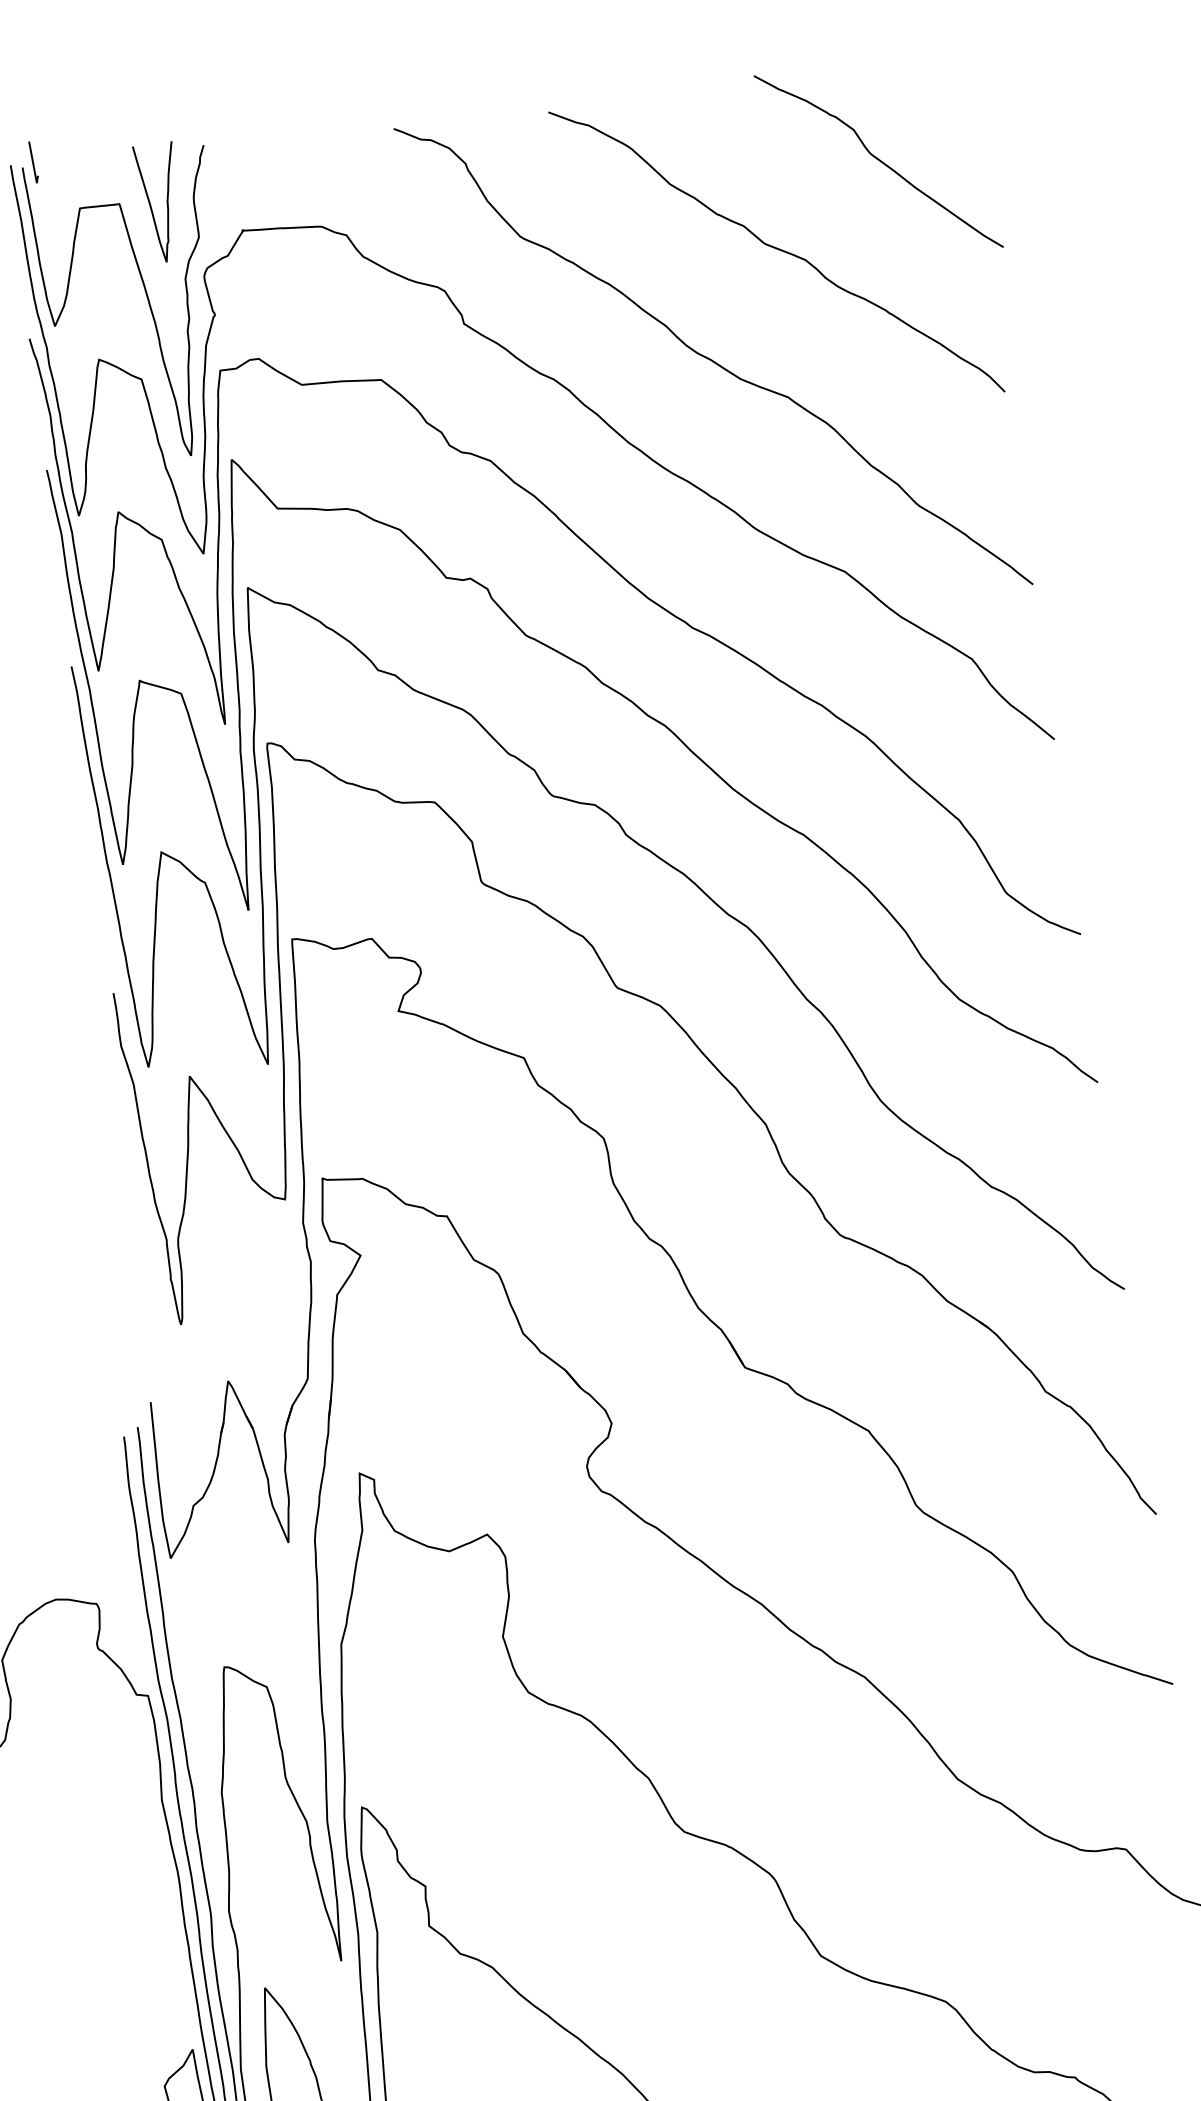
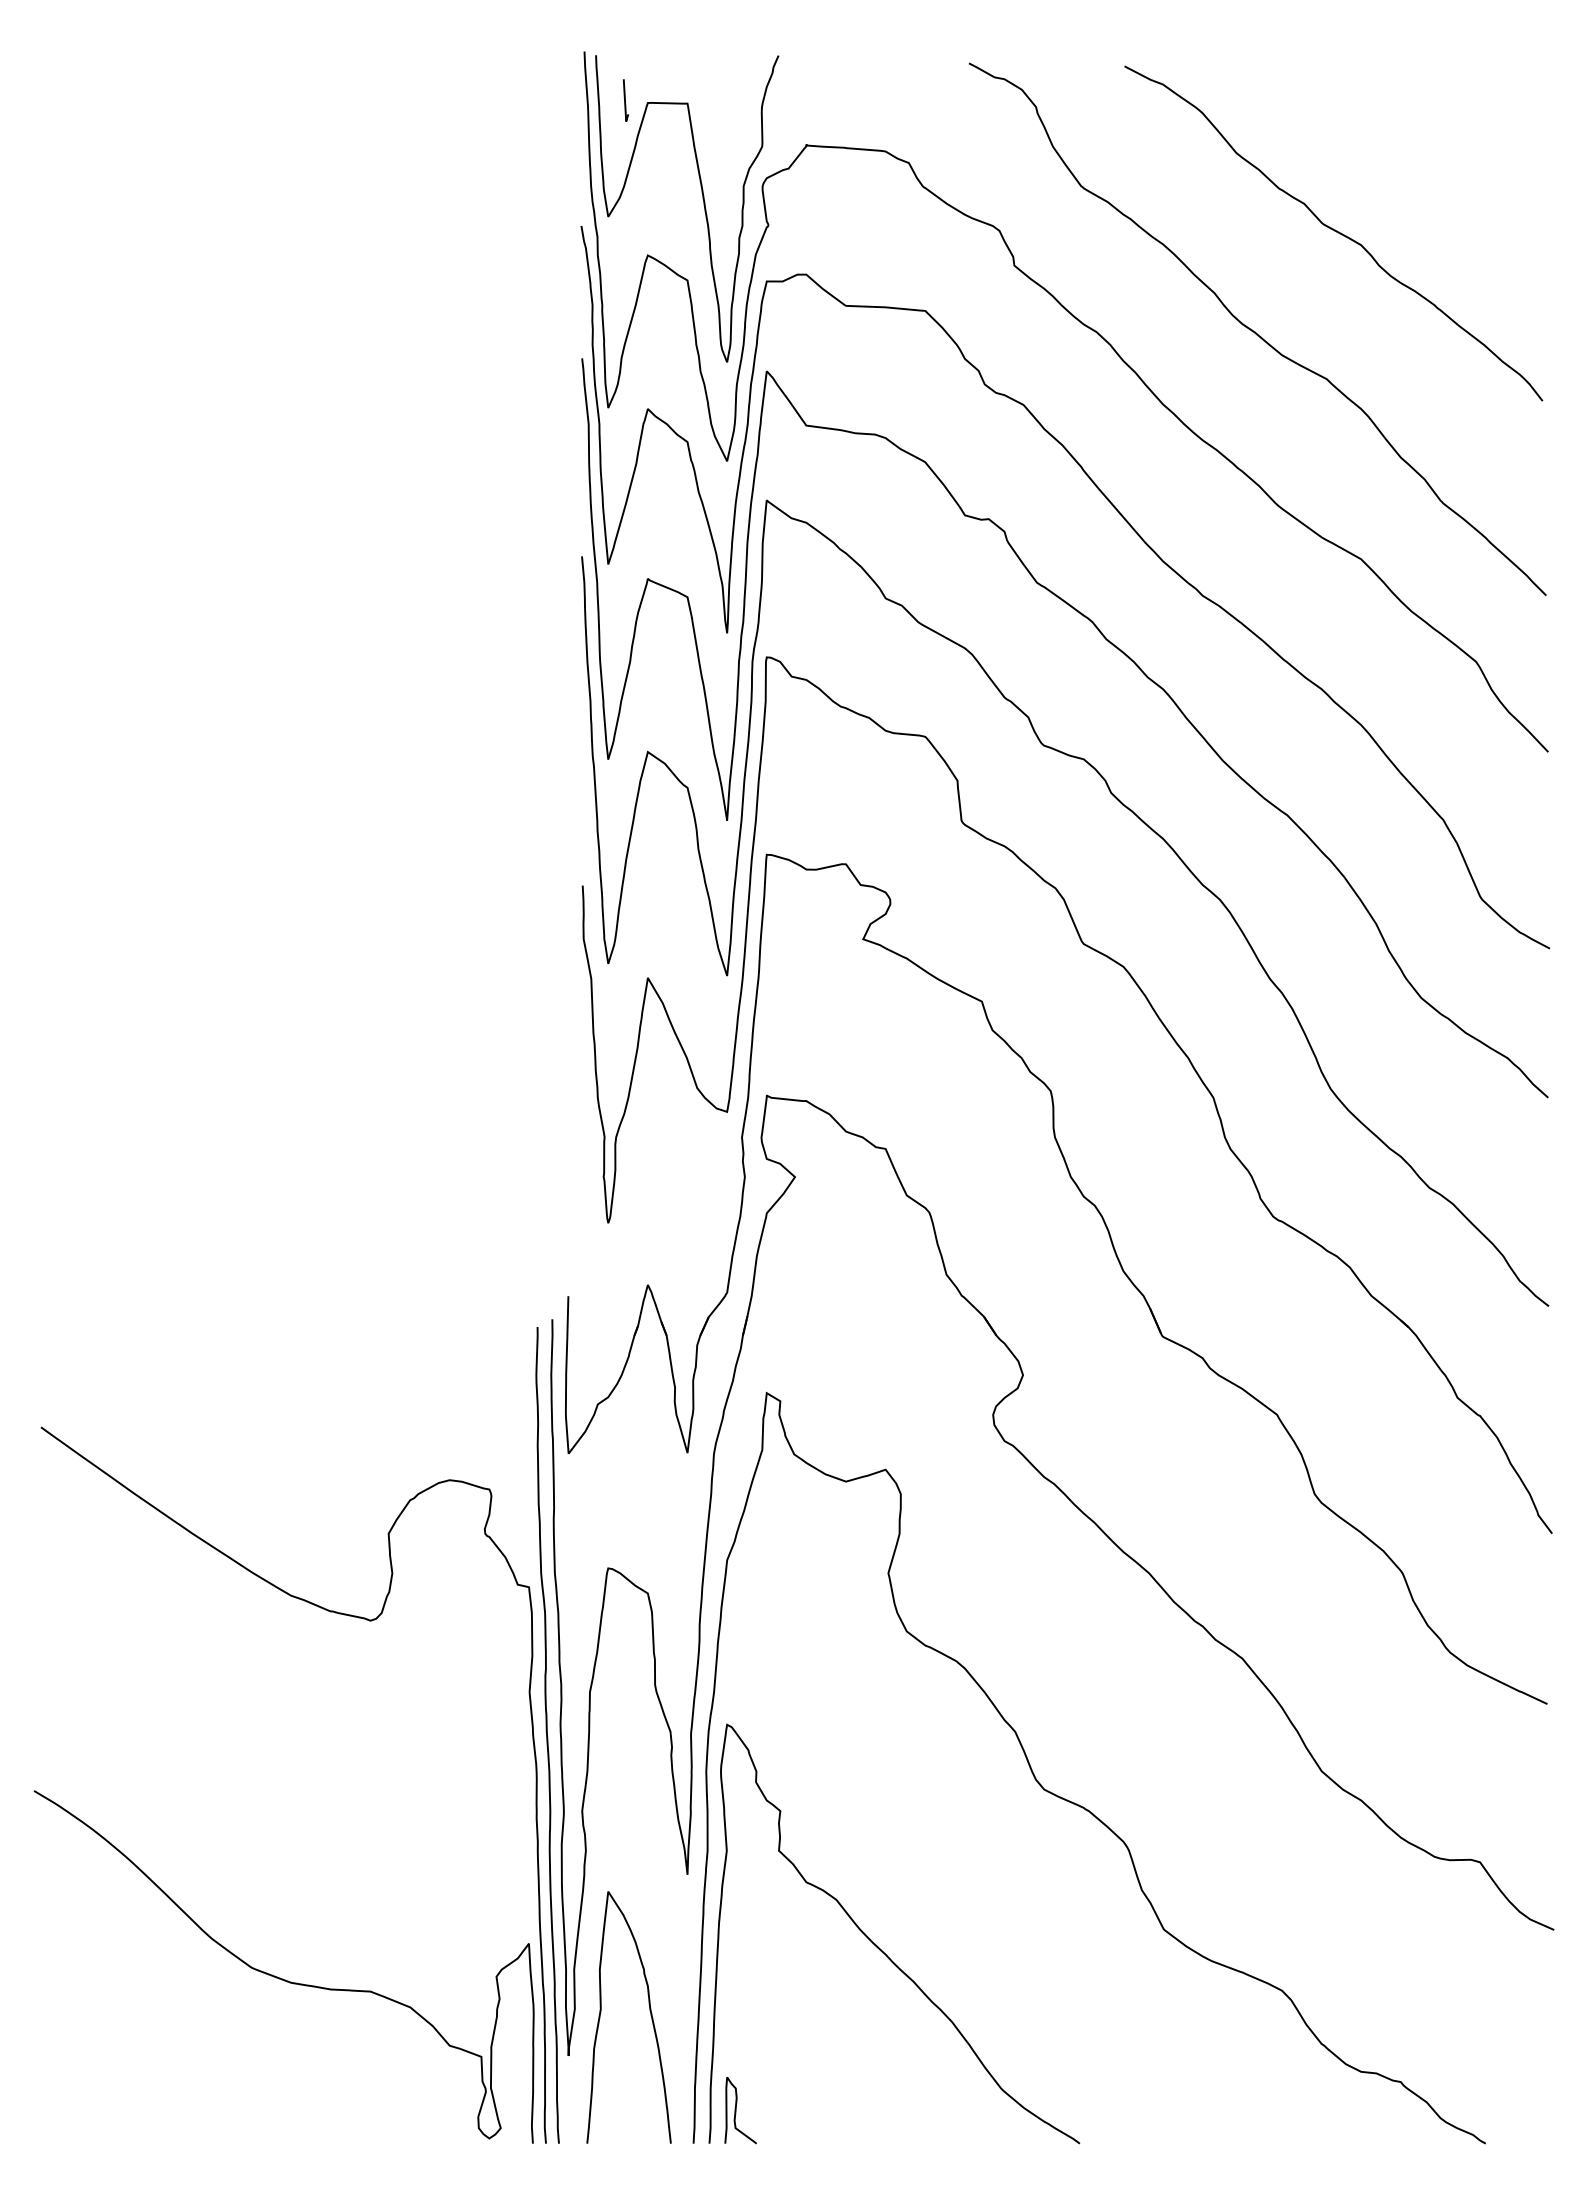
curve: (877, 160) -> (1445, 155), removed
curve: (33, 162) -> (625, 100), moved
curve: (166, 202) -> (734, 107), removed

